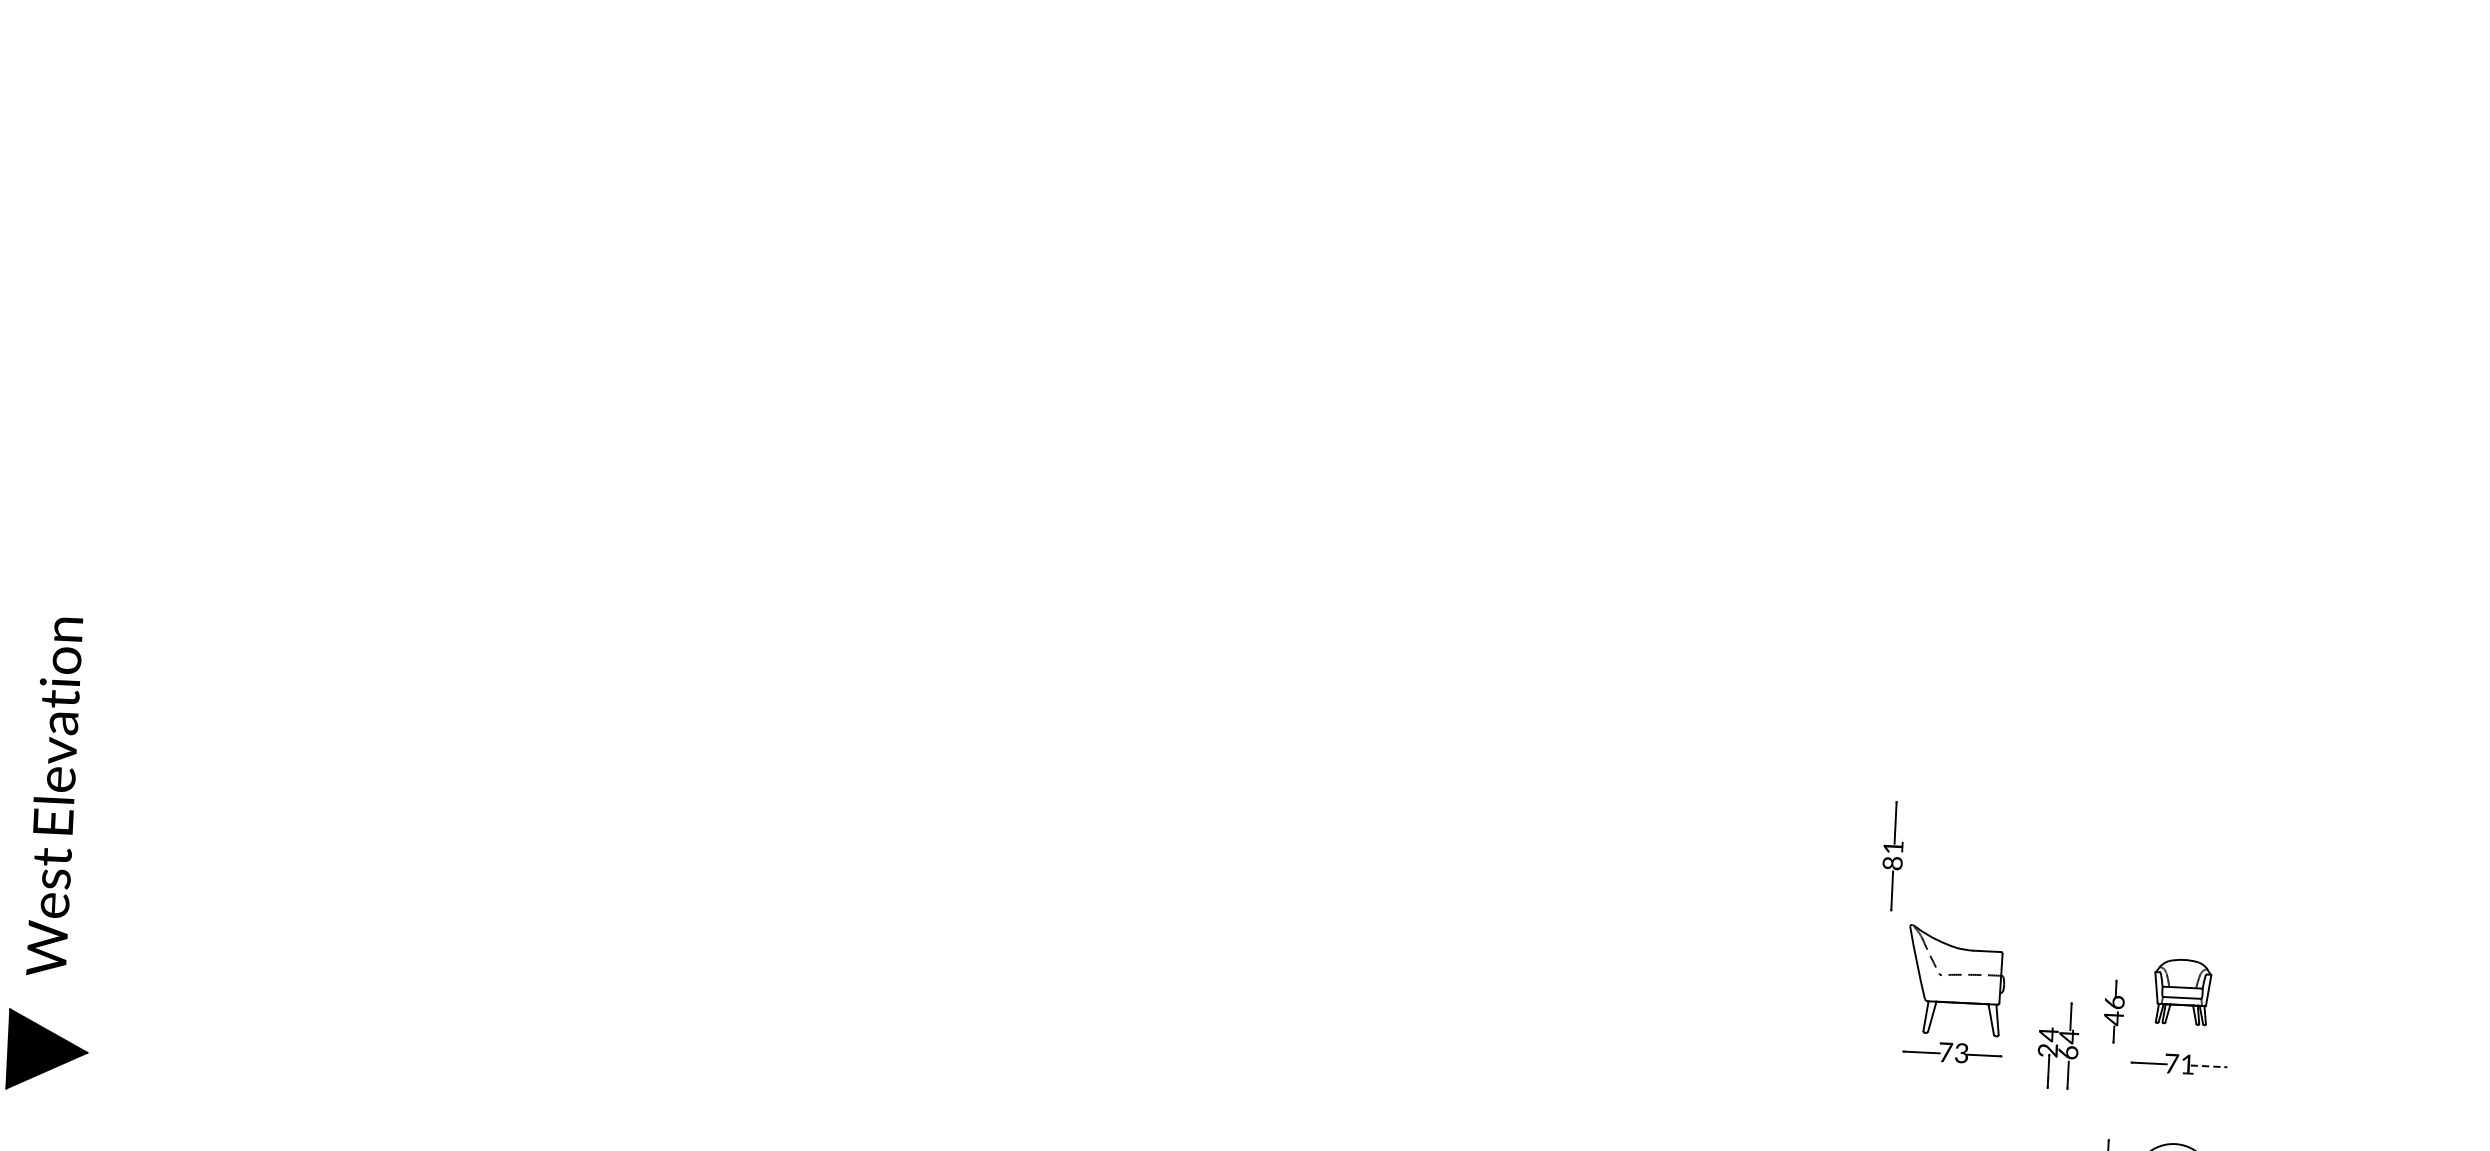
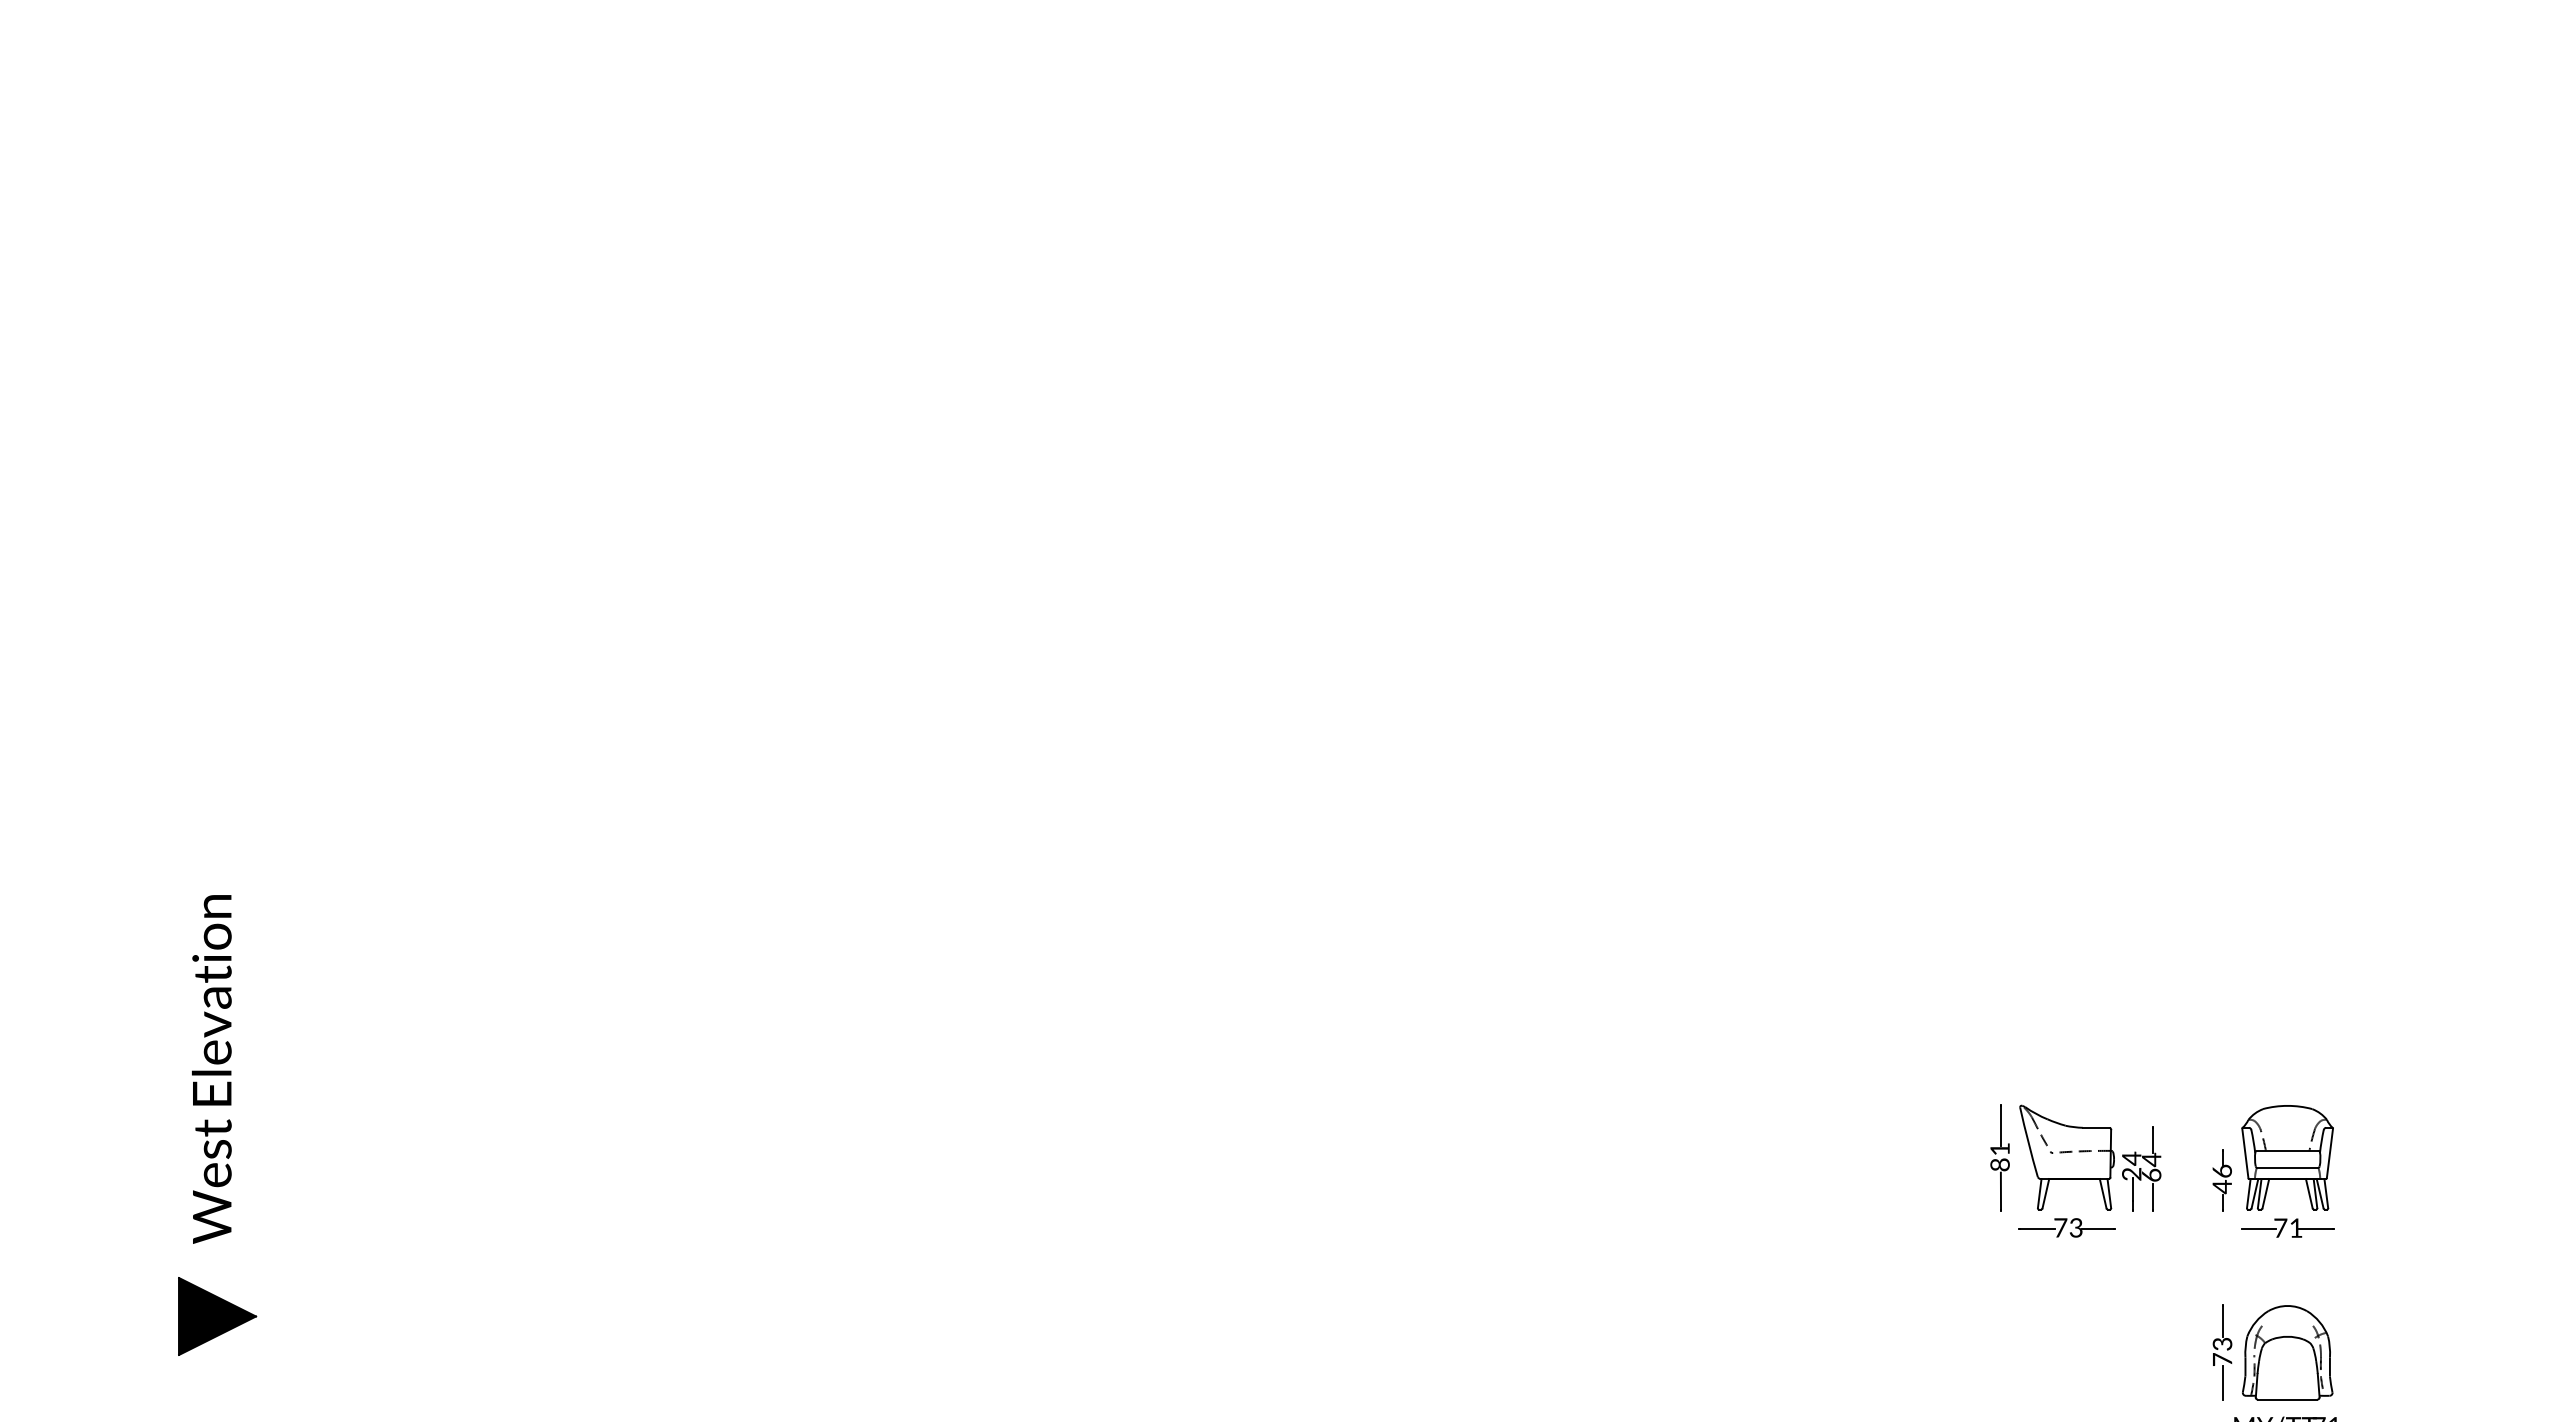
part: (1892, 855) -> (1999, 1157), moved
part: (2182, 991) -> (2287, 1157), size x1.67
part: (2058, 1045) -> (2141, 1168), moved
line: (2208, 1065) -> (2316, 1228), dashed -> solid

